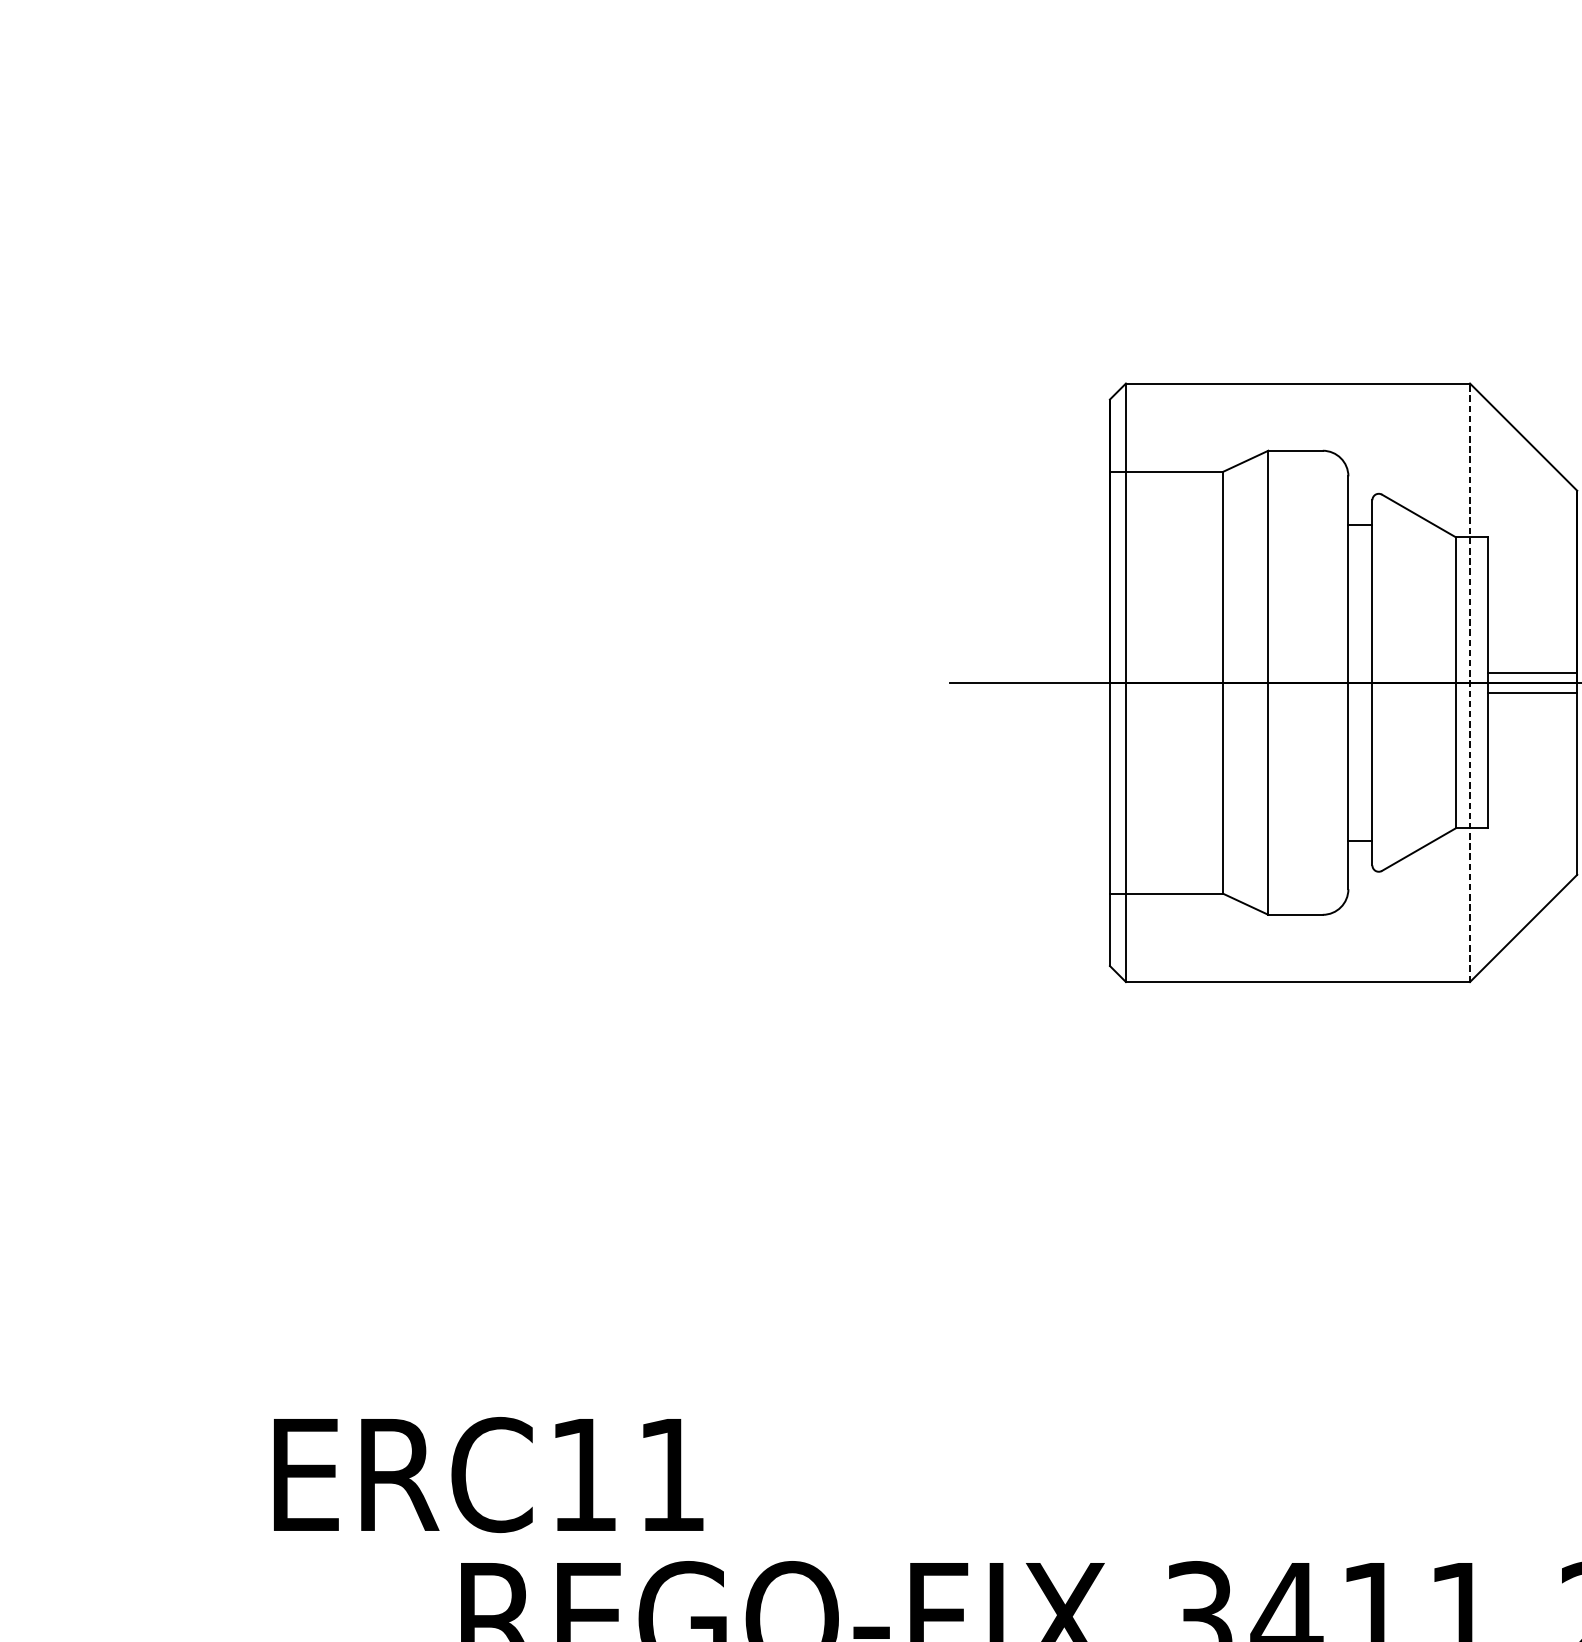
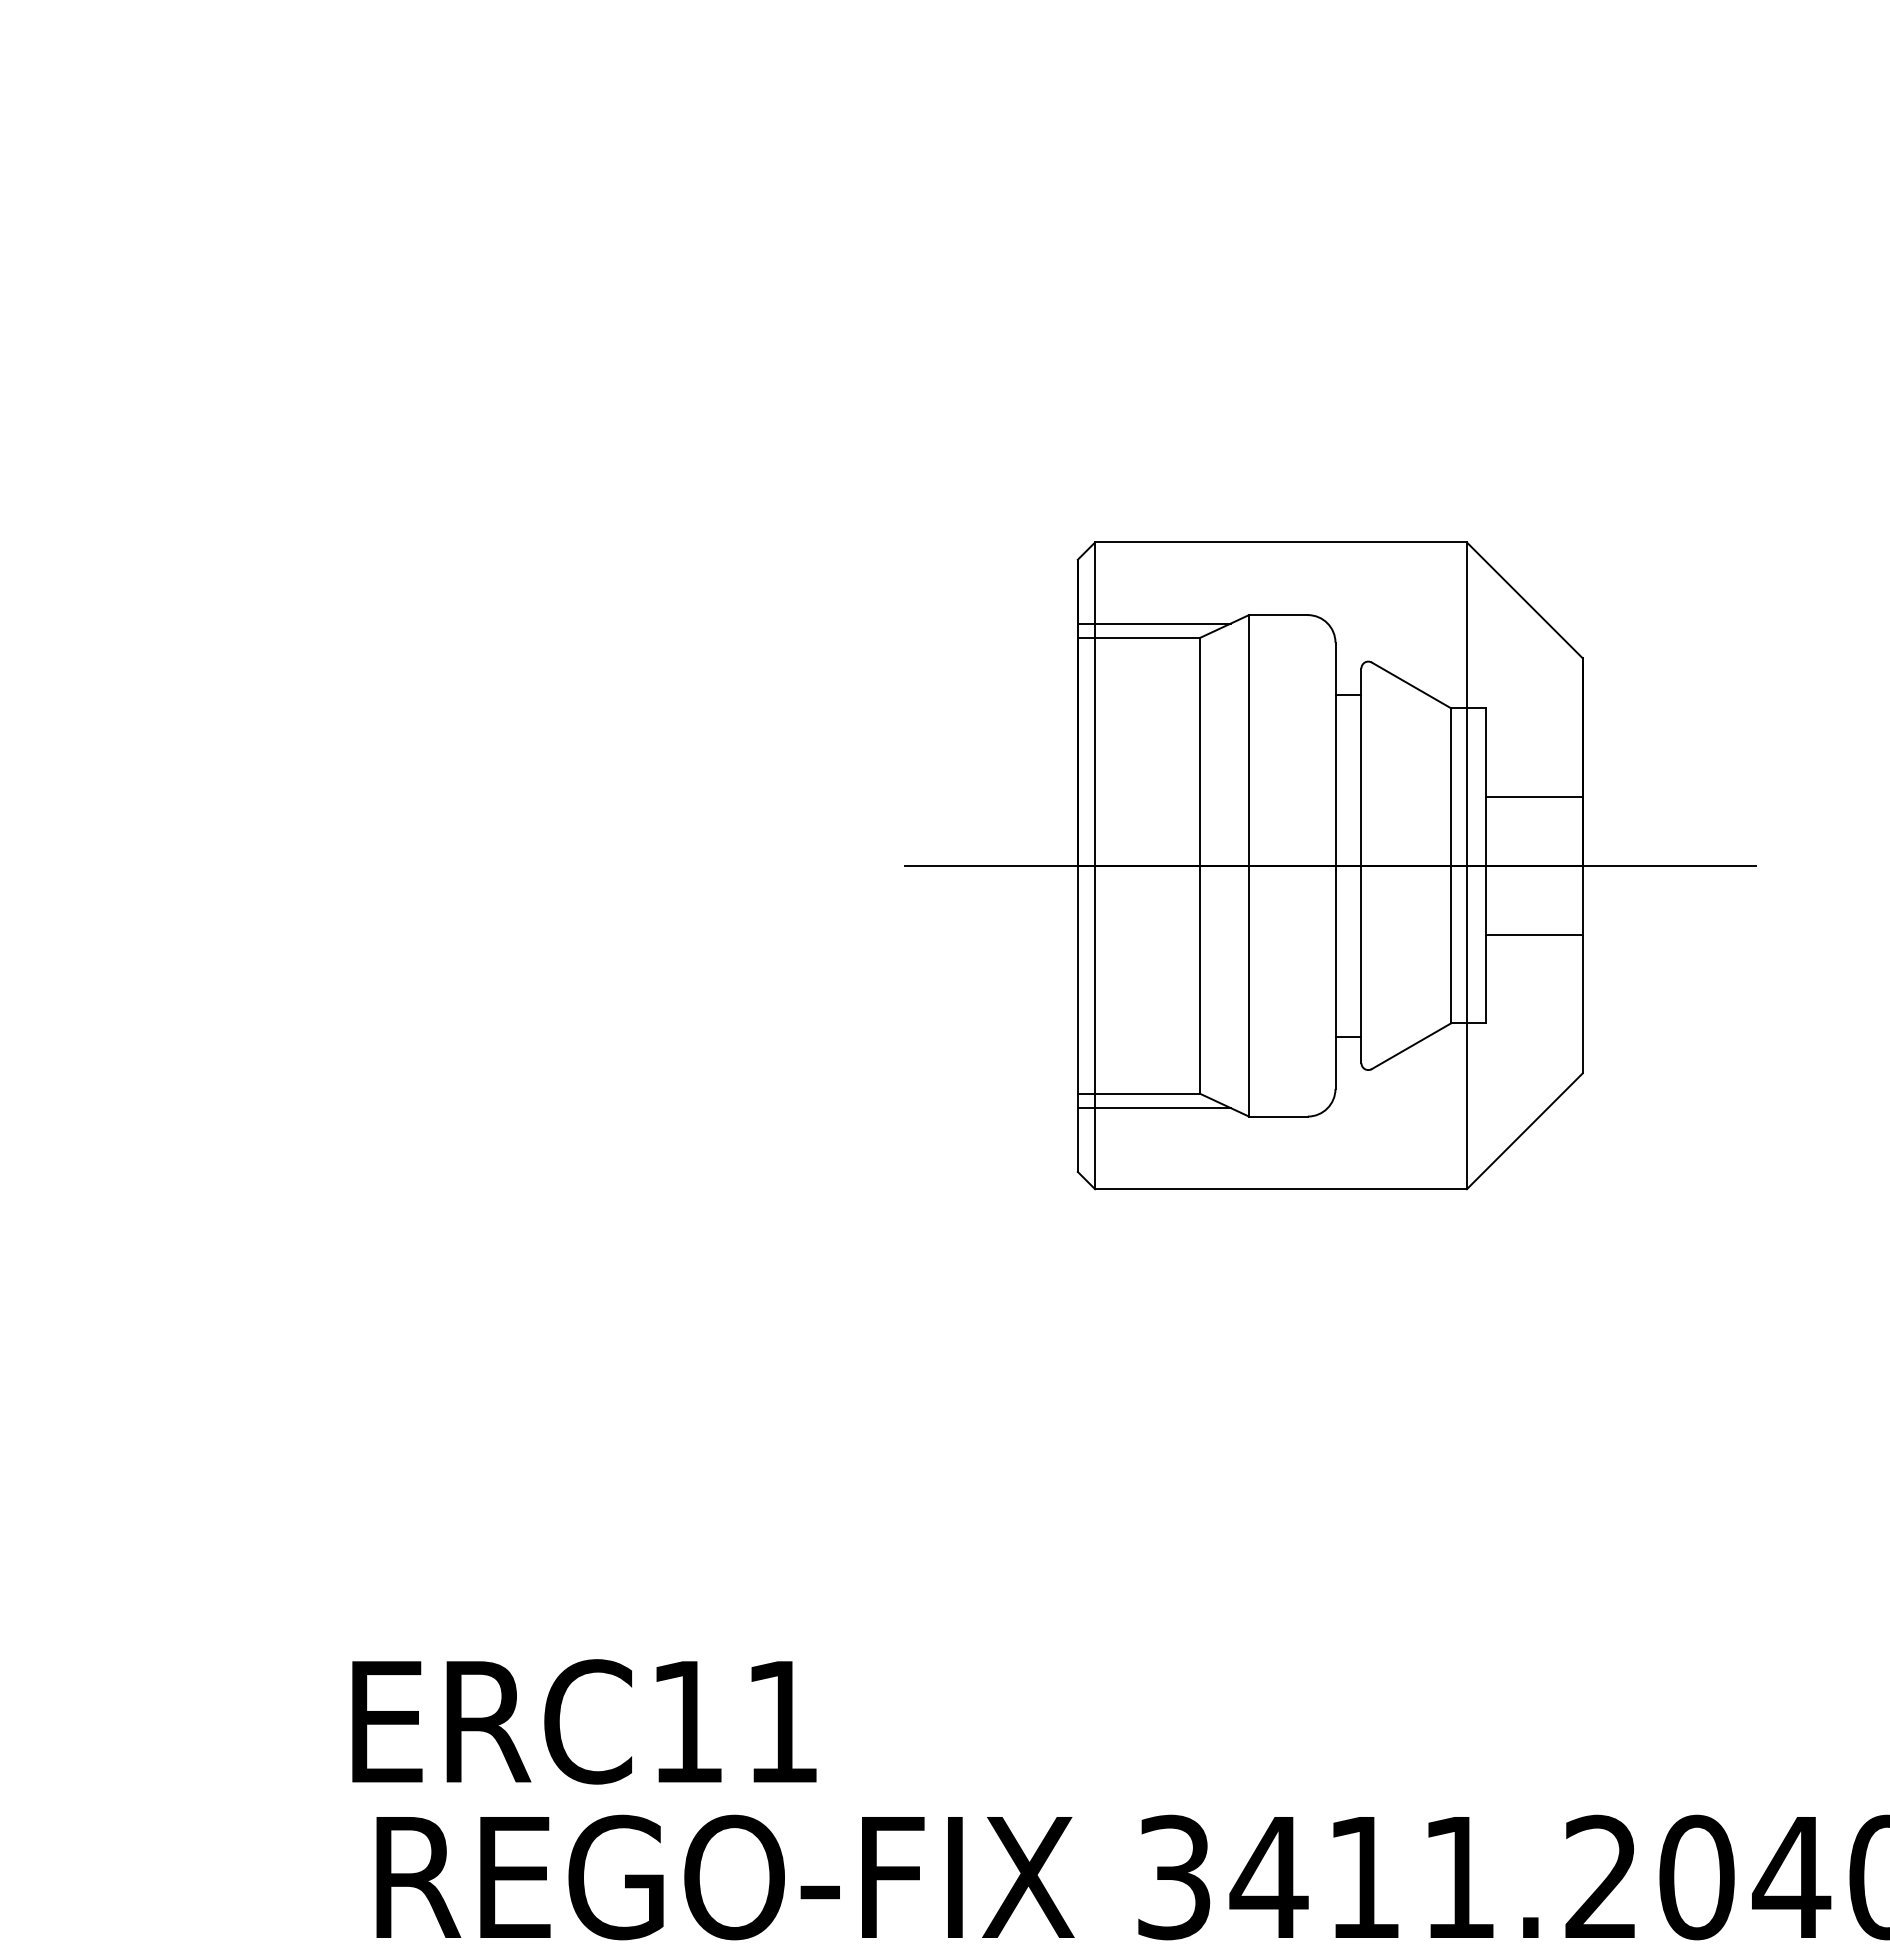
line: (1179, 458) -> (1153, 623), added
line: (1531, 673) -> (1533, 796), moved
line: (1469, 682) -> (1466, 865), dashed -> solid
line: (1531, 693) -> (1533, 935), moved
line: (1179, 906) -> (1153, 1107), added
text: (488, 1474) -> (584, 1721), moved

